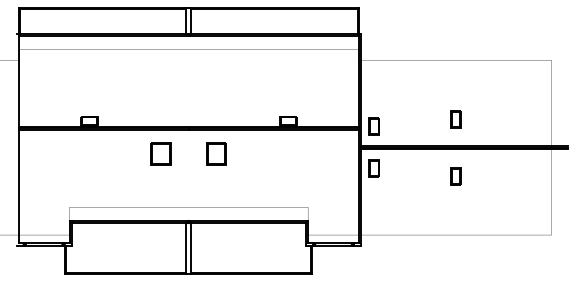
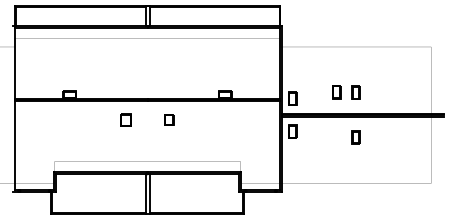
part: (430, 118) -> (336, 92), added
part: (160, 153) -> (125, 119), size x0.7
part: (216, 153) -> (169, 119), size x0.6

